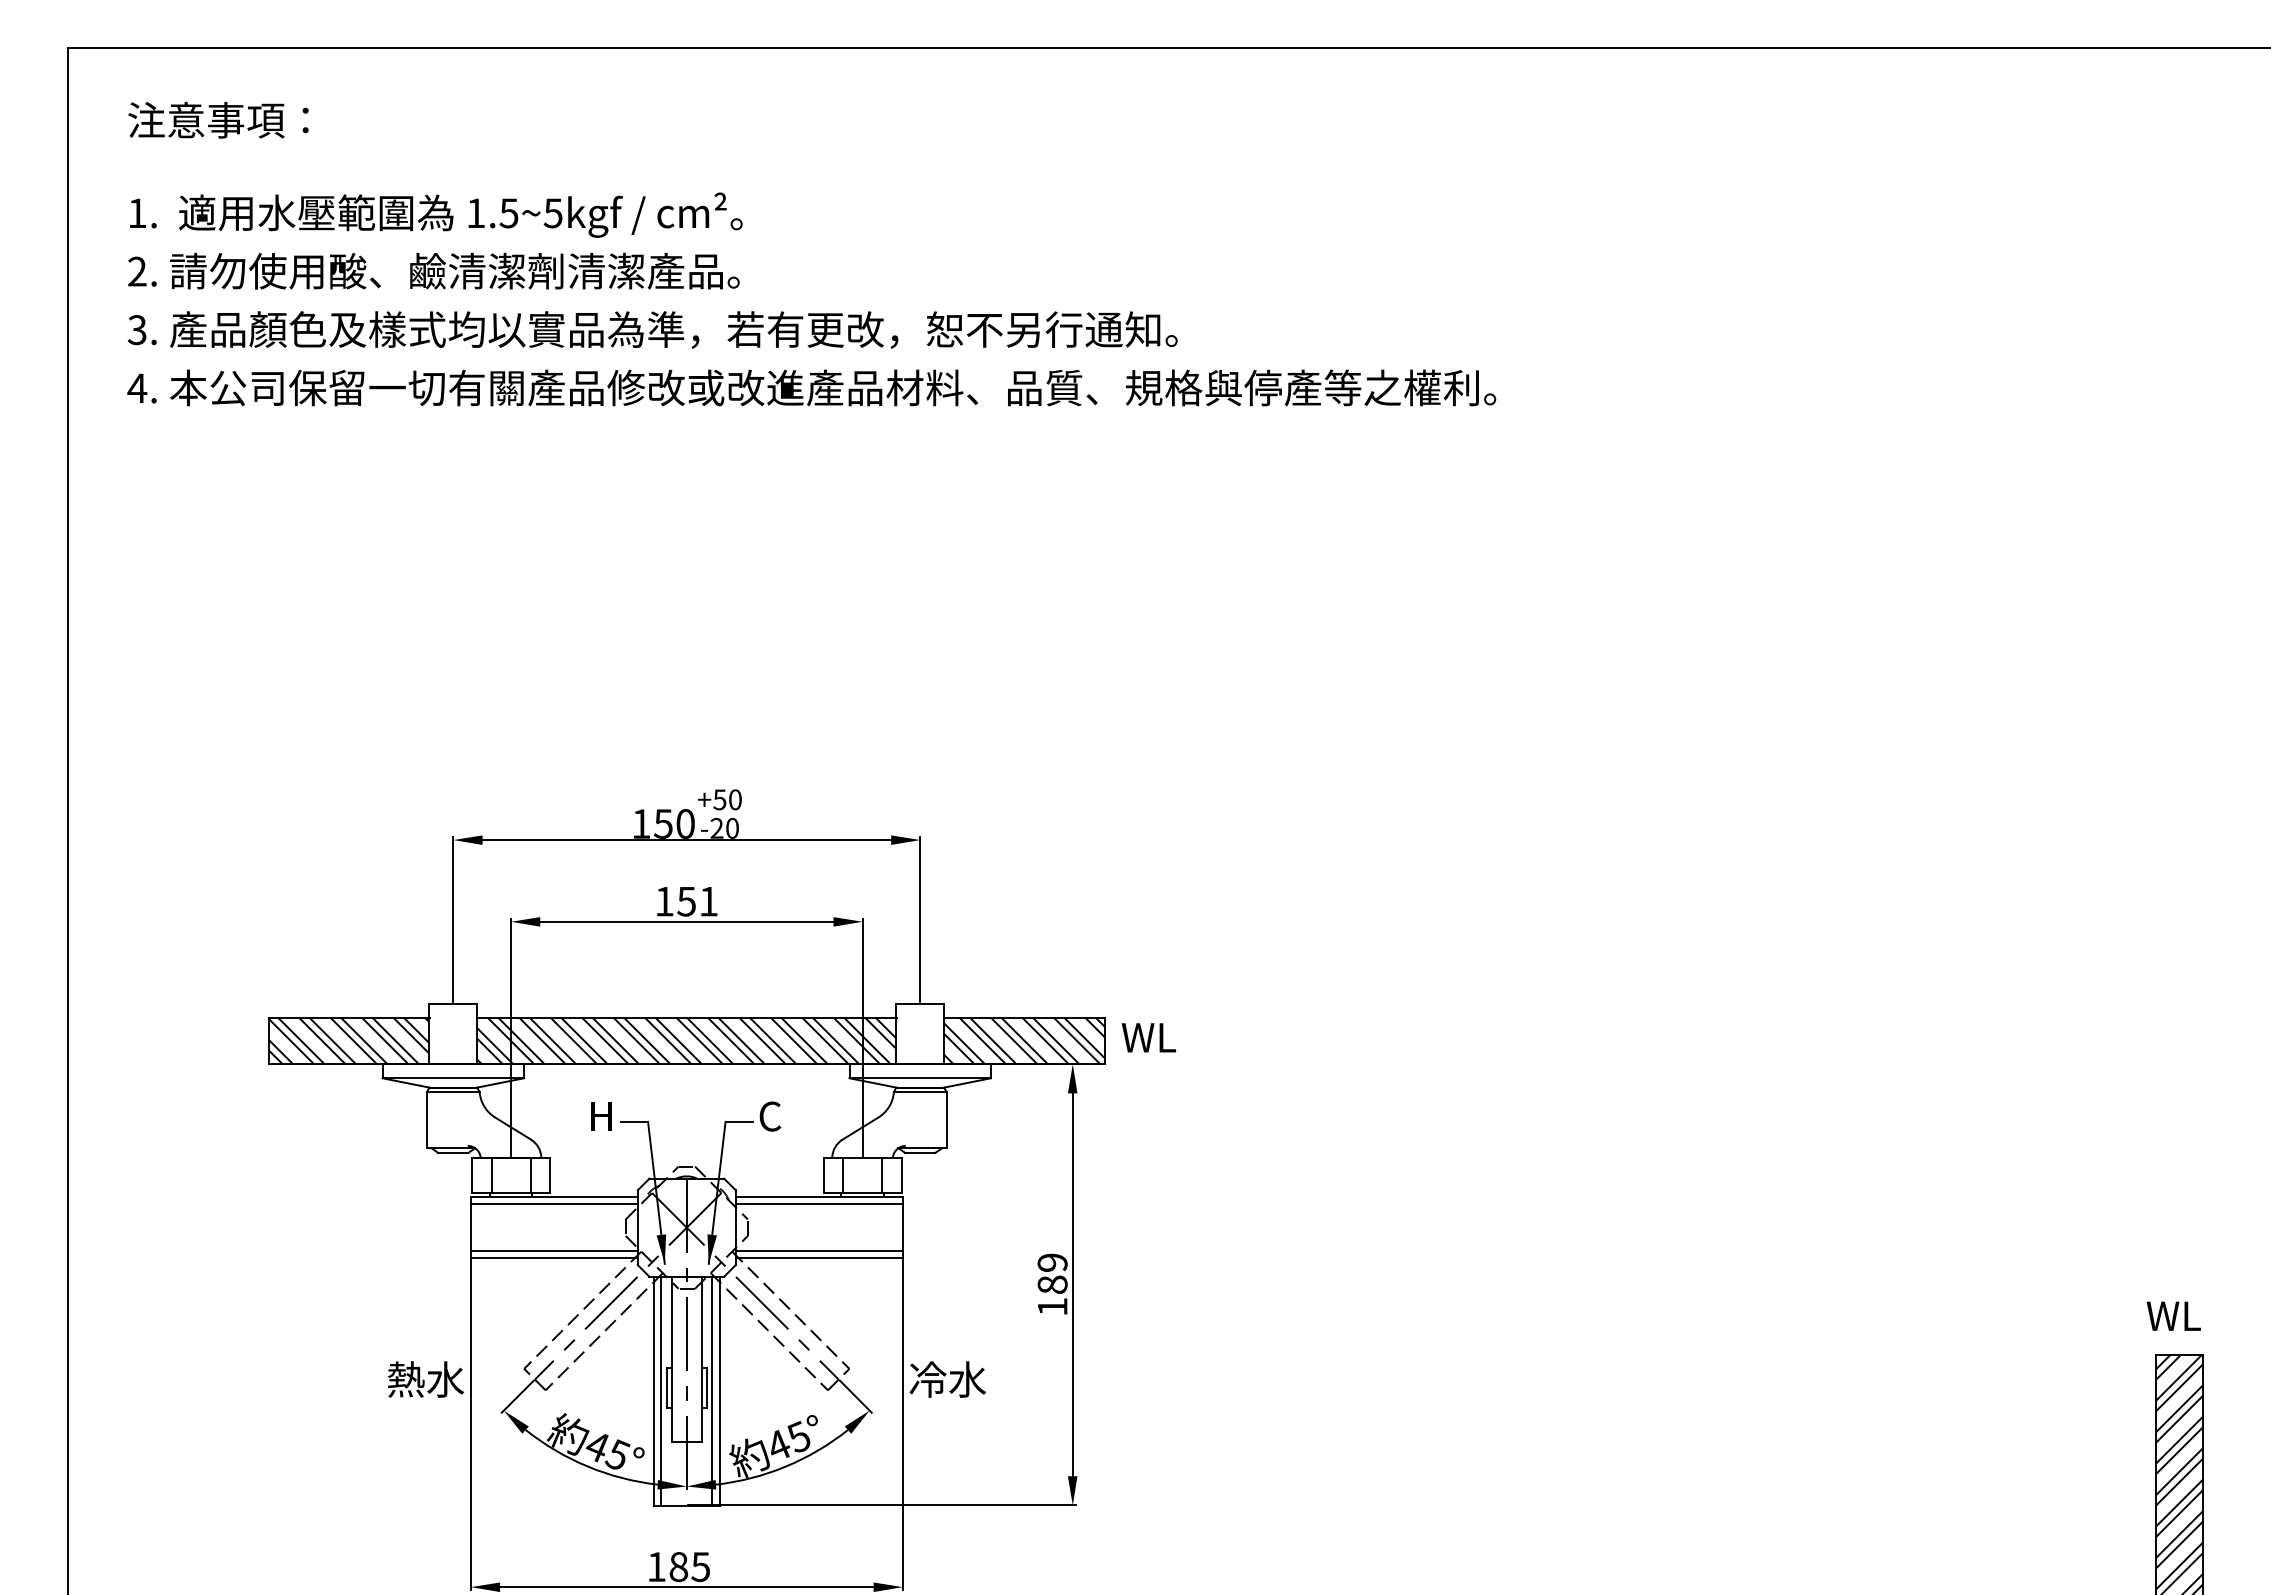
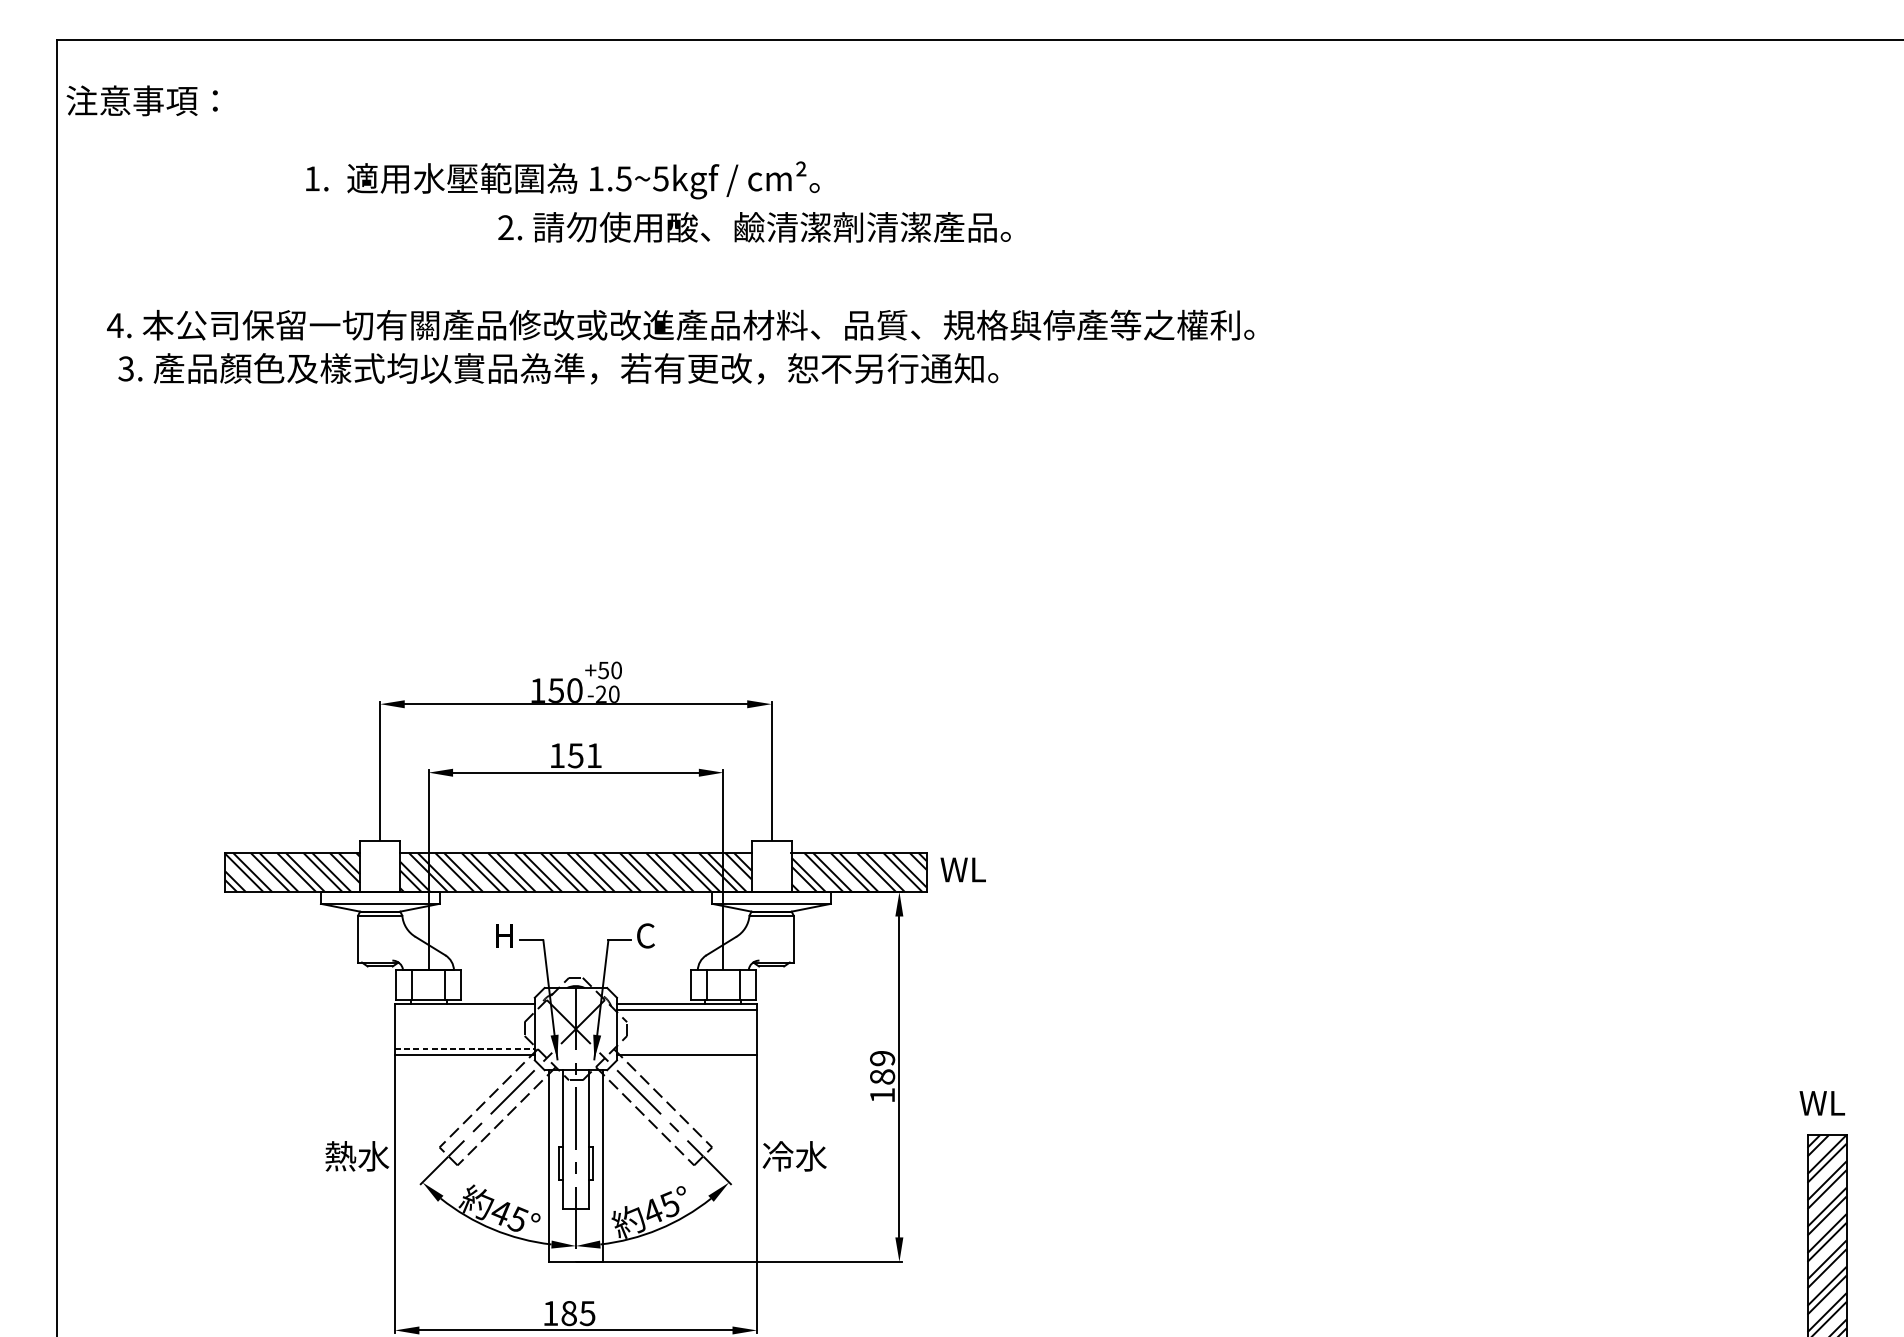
text: (218, 120) -> (142, 101), moved
text: (436, 214) -> (563, 179), moved
text: (433, 270) -> (754, 226), moved
text: (652, 329) -> (558, 368), moved
line: (553, 1204) -> (464, 1009), removed
line: (554, 1251) -> (465, 1049), solid -> dashed
line: (818, 1251) -> (686, 1049), removed
line: (661, 1390) -> (554, 1165), removed
line: (712, 1390) -> (597, 1165), removed

